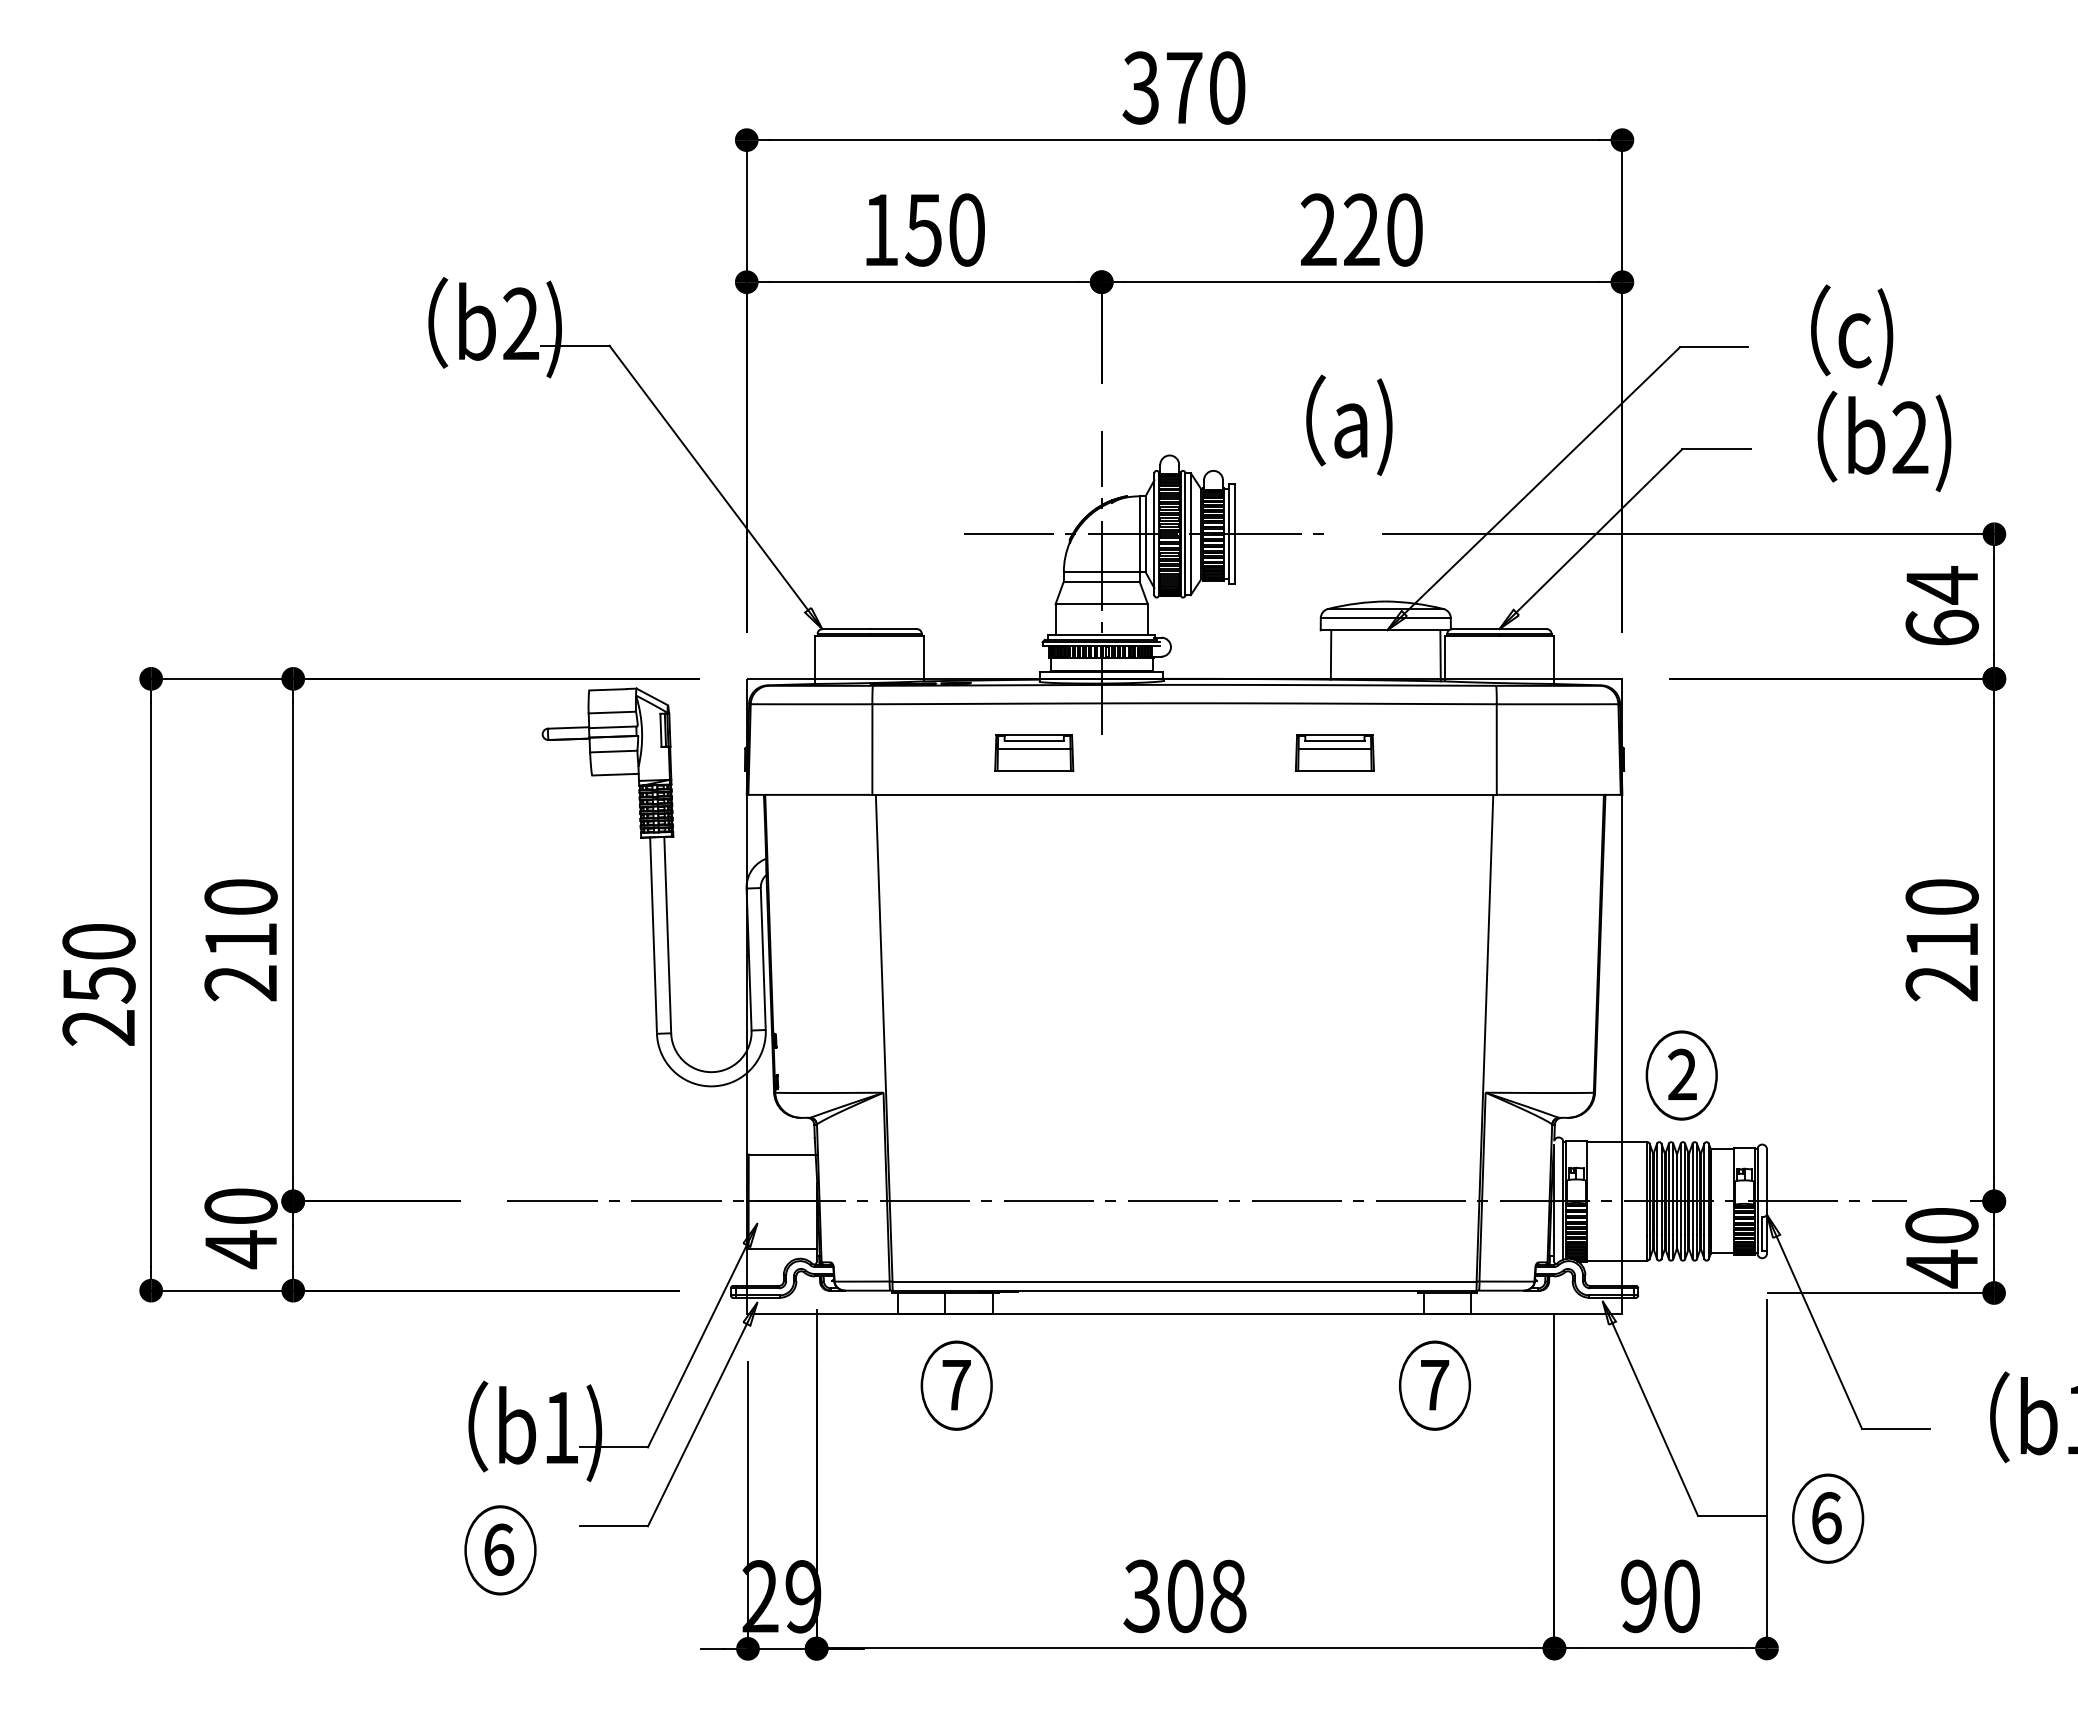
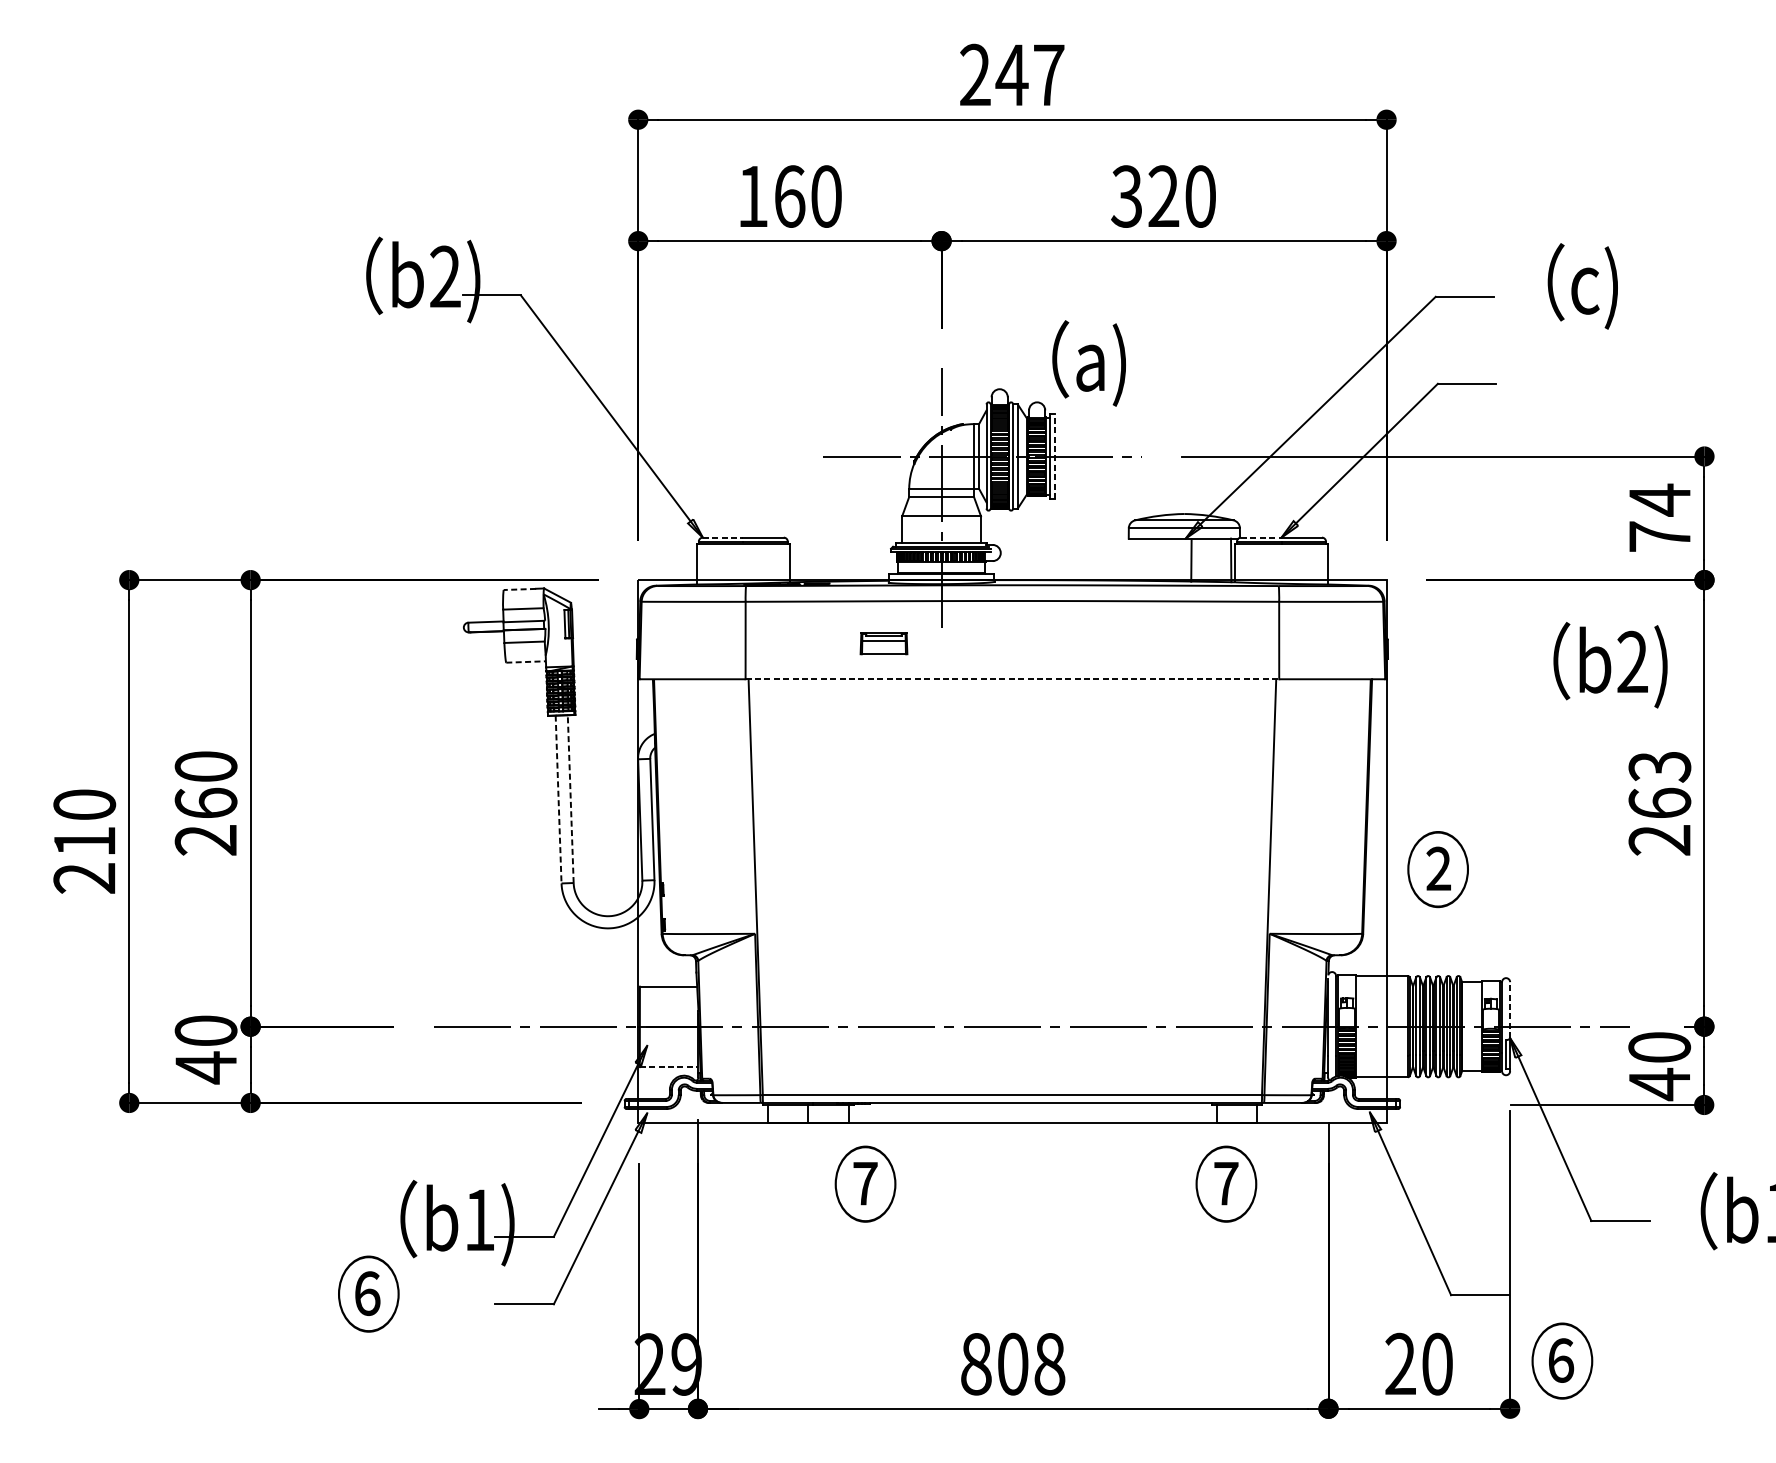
text: (1183, 87) -> (1011, 74), 370 -> 247
text: (923, 229) -> (789, 196), 150 -> 160
text: (1318, 229) -> (1126, 196), 220 -> 320
text: (1349, 424) -> (1089, 362), moved
text: (1884, 441) -> (1610, 665), moved
line: (1234, 534) -> (1055, 456), solid -> dashed
text: (1941, 627) -> (1659, 536), 64 -> 74
line: (846, 629) -> (723, 537), solid -> dashed
line: (1475, 629) -> (1261, 537), solid -> dashed
line: (1330, 654) -> (1190, 560), moved
line: (608, 689) -> (520, 589), solid -> dashed
part: (1034, 752) -> (884, 643), size x0.7
part: (1334, 752) -> (1140, 643), removed
line: (616, 774) -> (526, 661), solid -> dashed
line: (1185, 794) -> (1013, 678), solid -> dashed
text: (1941, 918) -> (1659, 784), 210 -> 263
line: (667, 934) -> (570, 798), solid -> dashed
line: (653, 936) -> (558, 800), solid -> dashed
text: (240, 939) -> (205, 802), 210 -> 260
text: (99, 985) -> (85, 842), 250 -> 210
text: (1681, 1075) -> (1437, 869), moved
line: (1766, 1182) -> (1509, 1010), solid -> dashed
line: (783, 1248) -> (669, 1066), solid -> dashed
text: (956, 1385) -> (865, 1184), moved
text: (1828, 1518) -> (1562, 1360), moved
text: (500, 1550) -> (368, 1294), moved
text: (1141, 1596) -> (975, 1364), 308 -> 808
text: (1638, 1596) -> (1400, 1364), 90 -> 20

